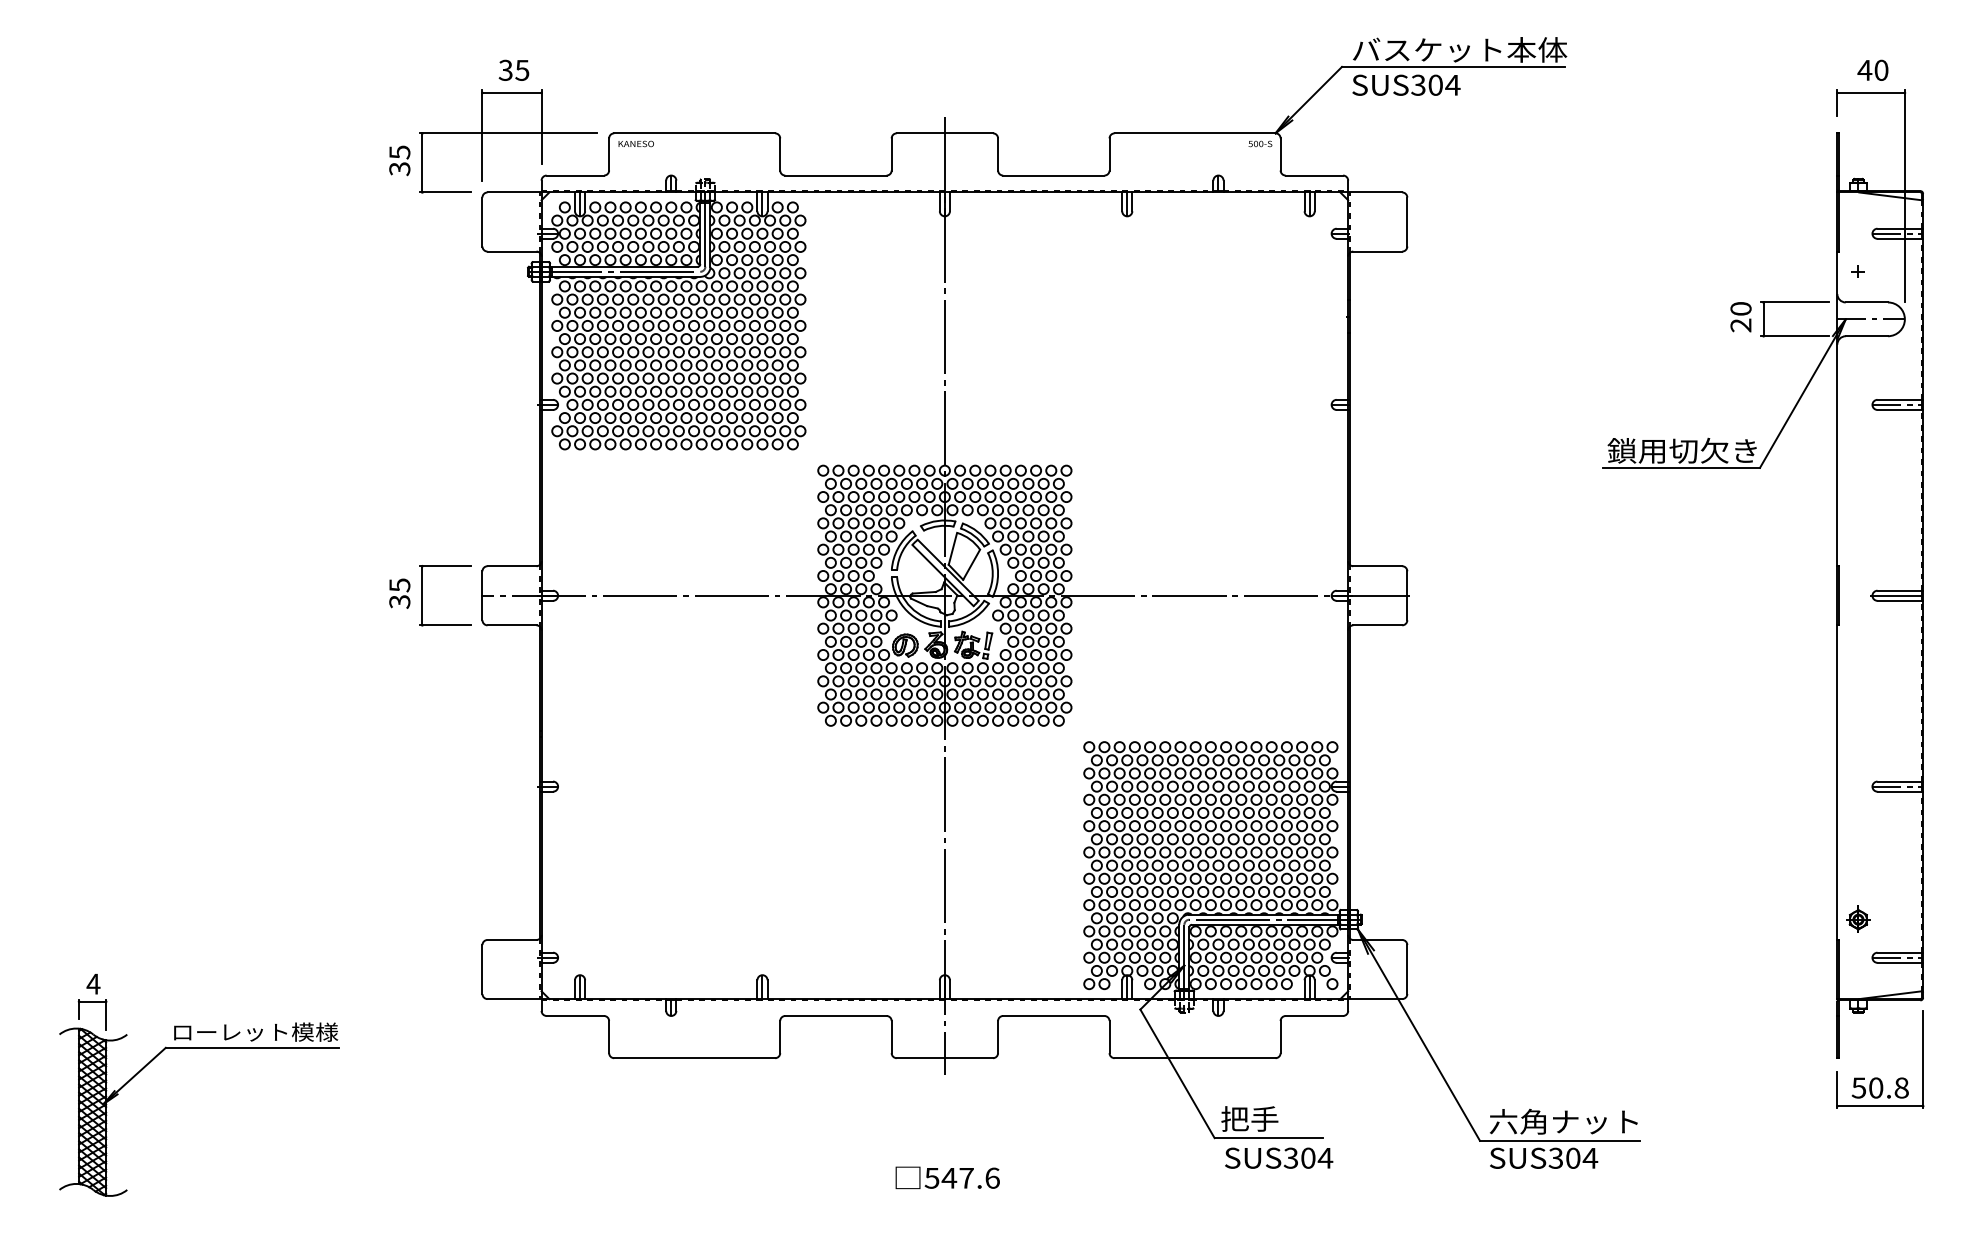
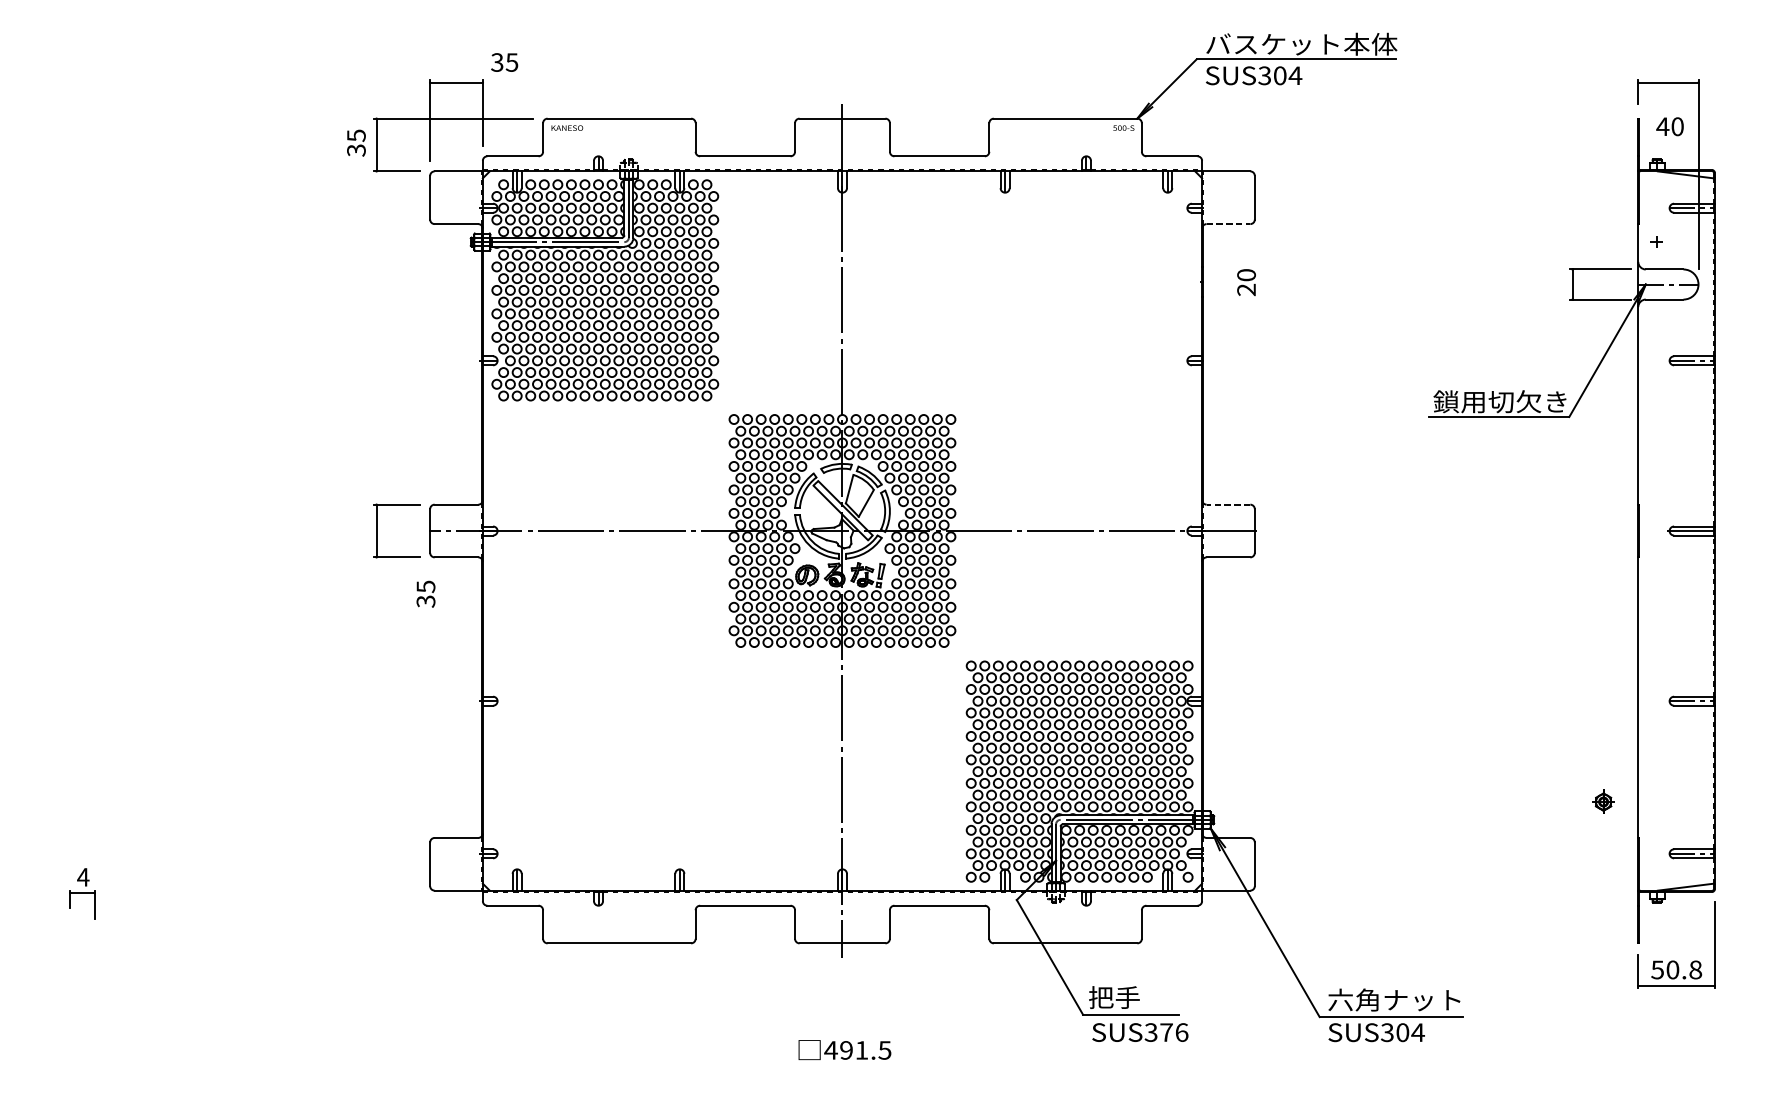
text: (513, 69) -> (504, 61), moved
text: (1872, 69) -> (1669, 125), moved
line: (1378, 251) -> (1229, 224), solid -> dashed
text: (1740, 317) -> (1246, 282), moved
line: (1377, 566) -> (1228, 504), solid -> dashed
text: (399, 593) -> (425, 594), moved
part: (1858, 918) -> (1603, 800), moved
part: (199, 1048) -> (177, 934), removed
text: (1317, 1157) -> (1174, 1031), SUS304 -> SUS376
text: (961, 1177) -> (857, 1049), 547.6 -> 491.5

